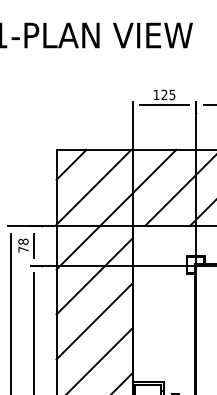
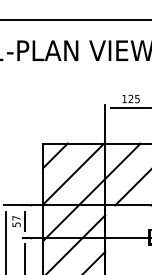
text: (23, 245) -> (16, 221), 78 -> 57

